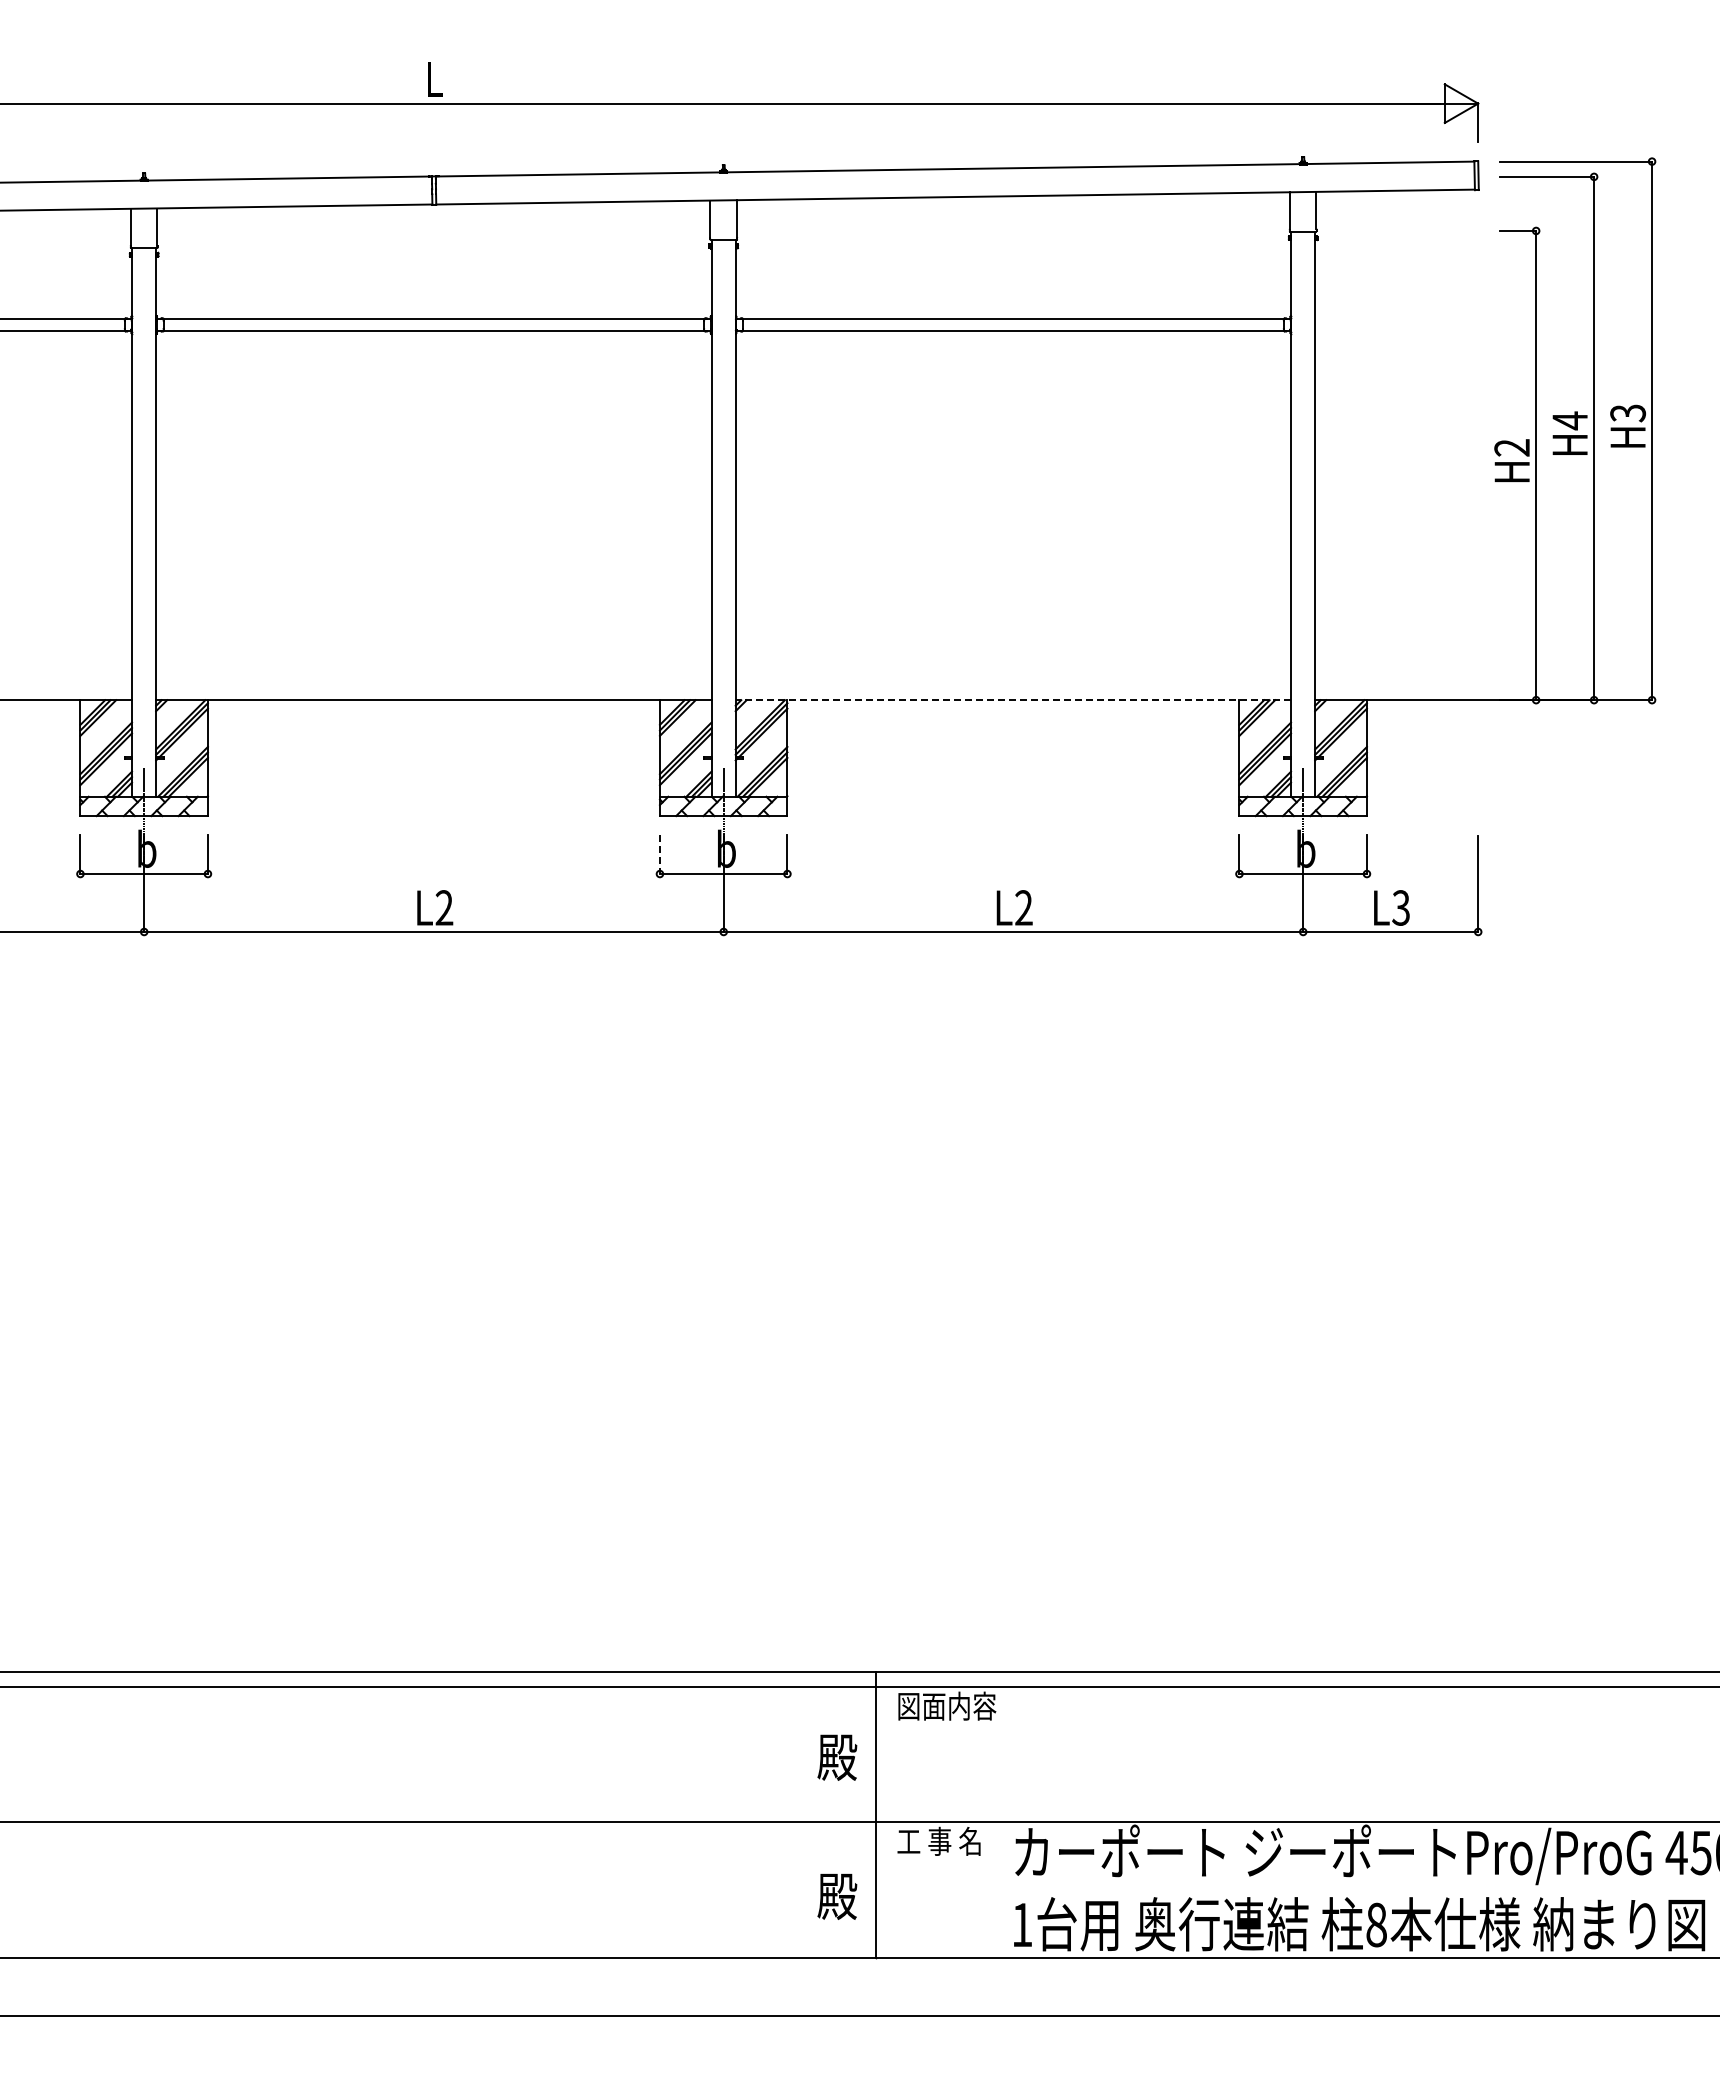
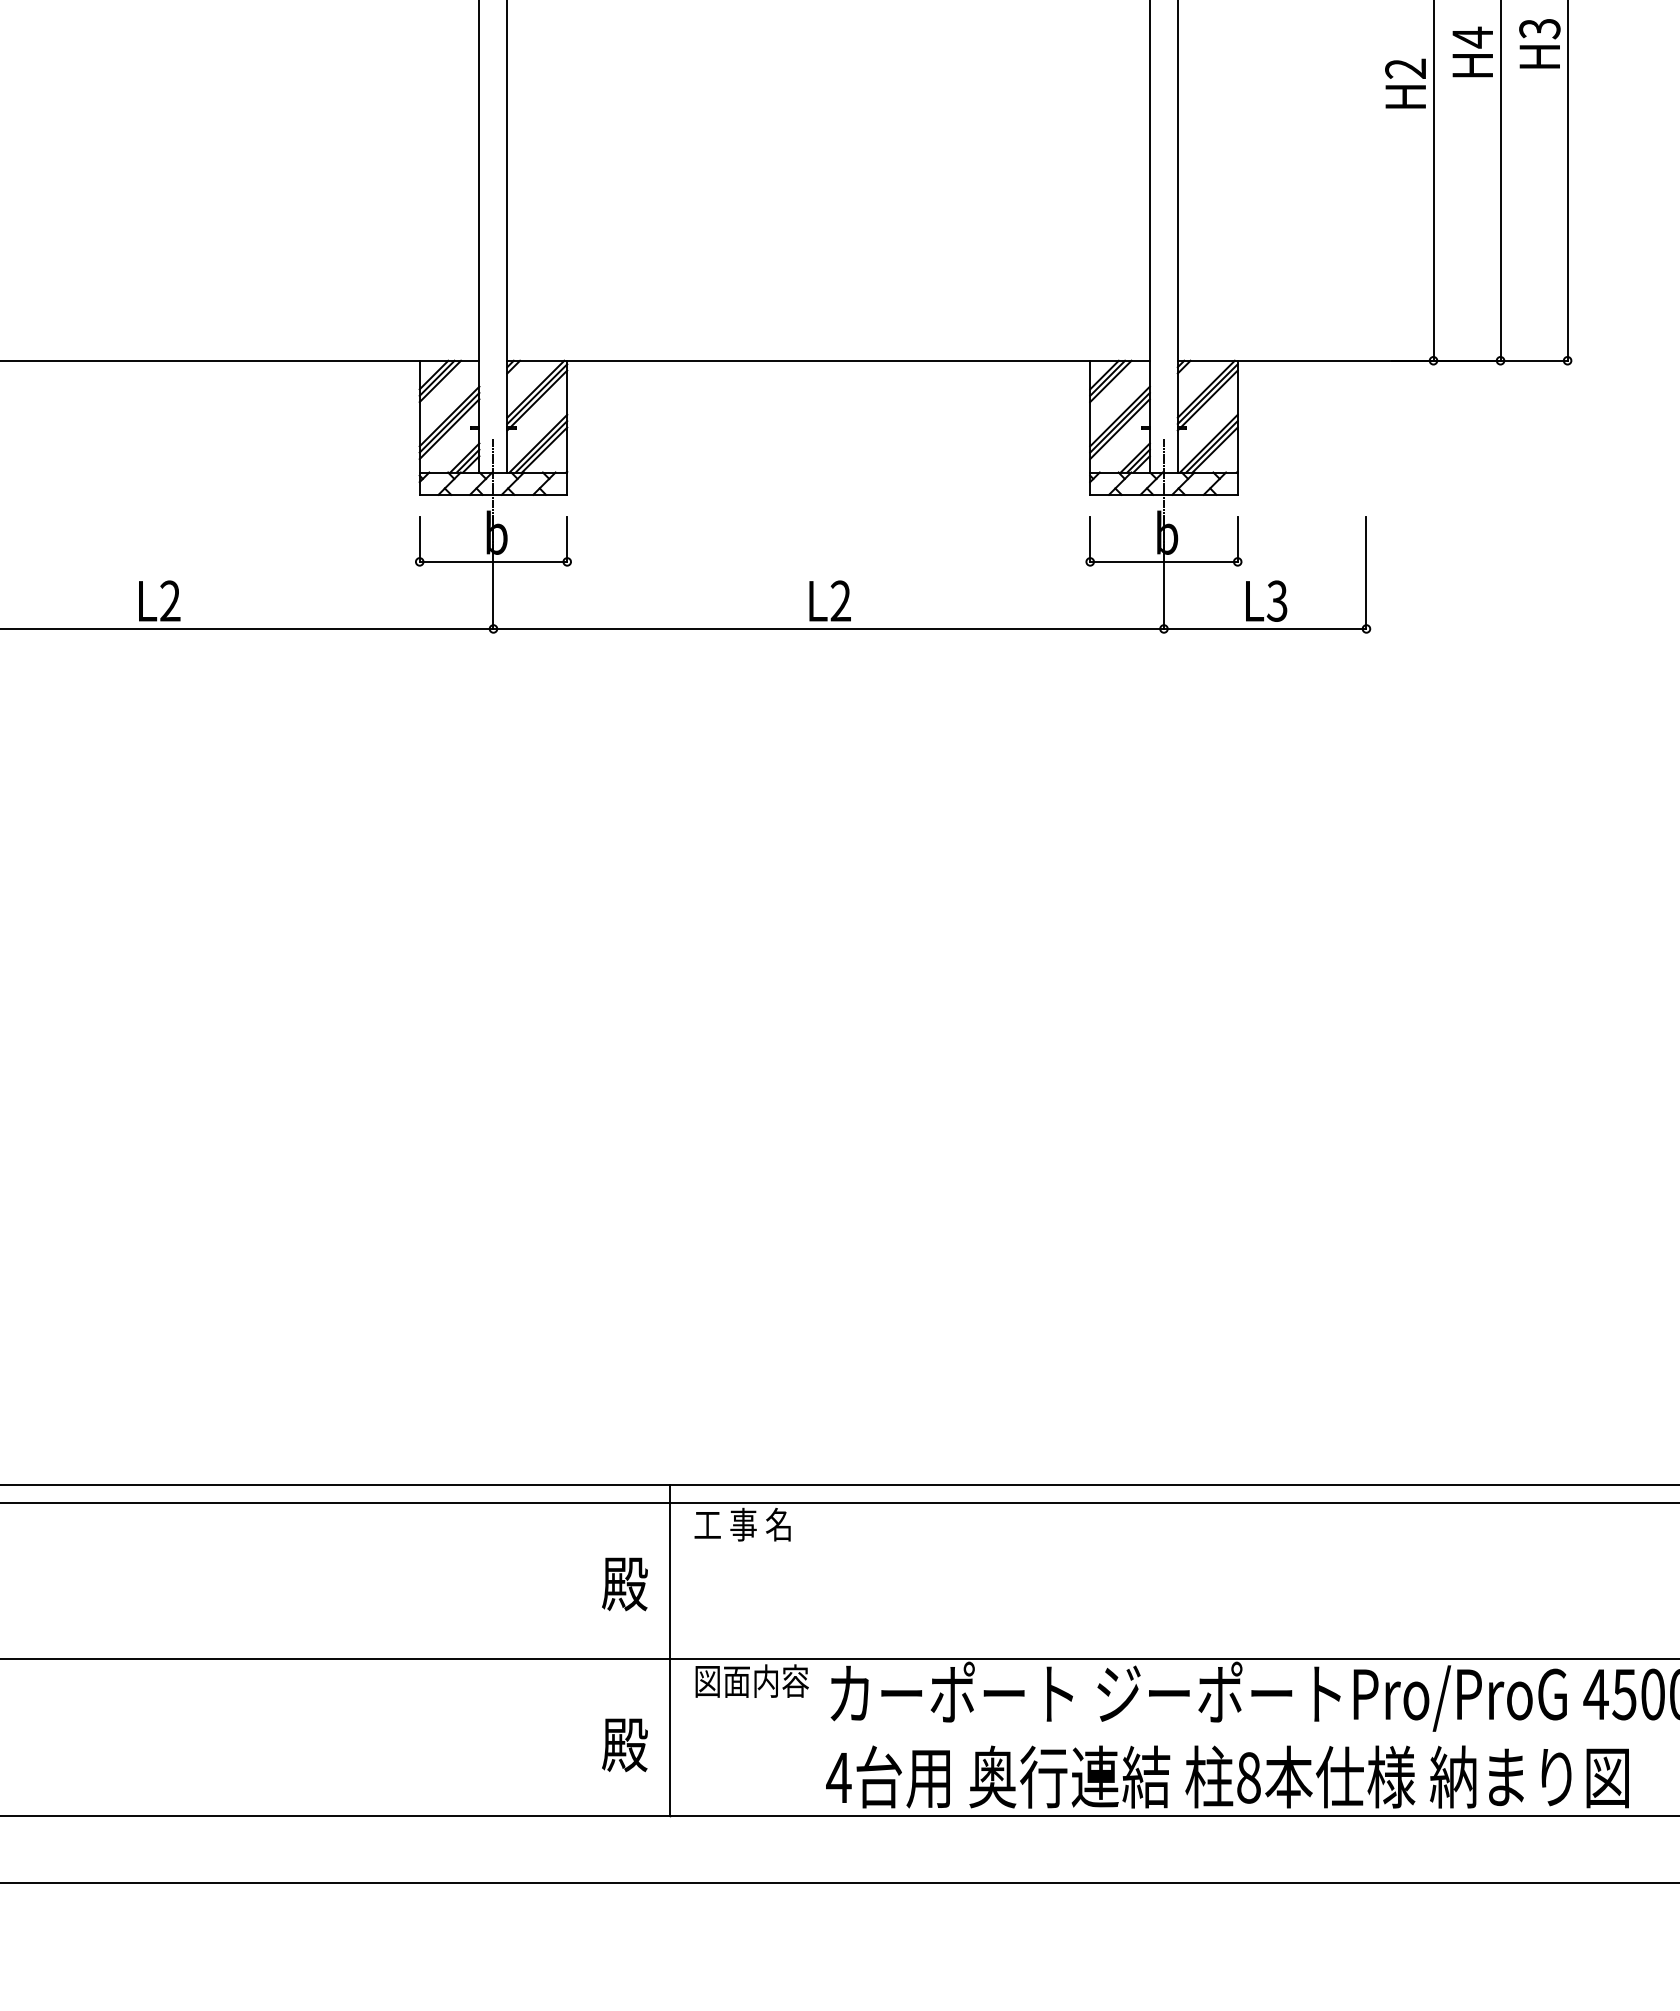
line: (1013, 700) -> (828, 361), dashed -> solid
line: (659, 855) -> (419, 540), dashed -> solid
text: (946, 1705) -> (751, 1523), 図面内容 -> 工 事 名
text: (946, 1840) -> (751, 1680), 工 事 名 -> 図面内容
text: (1022, 1924) -> (839, 1777), 1 -> 4

